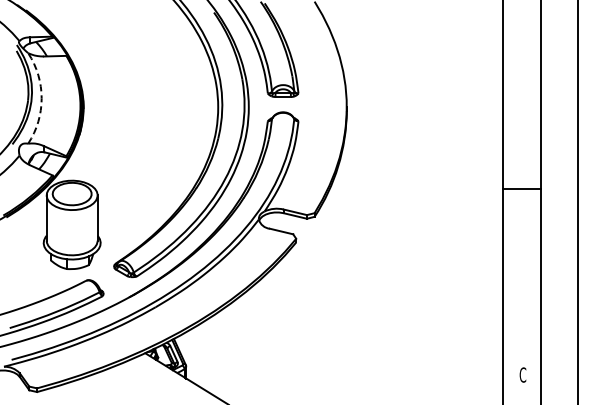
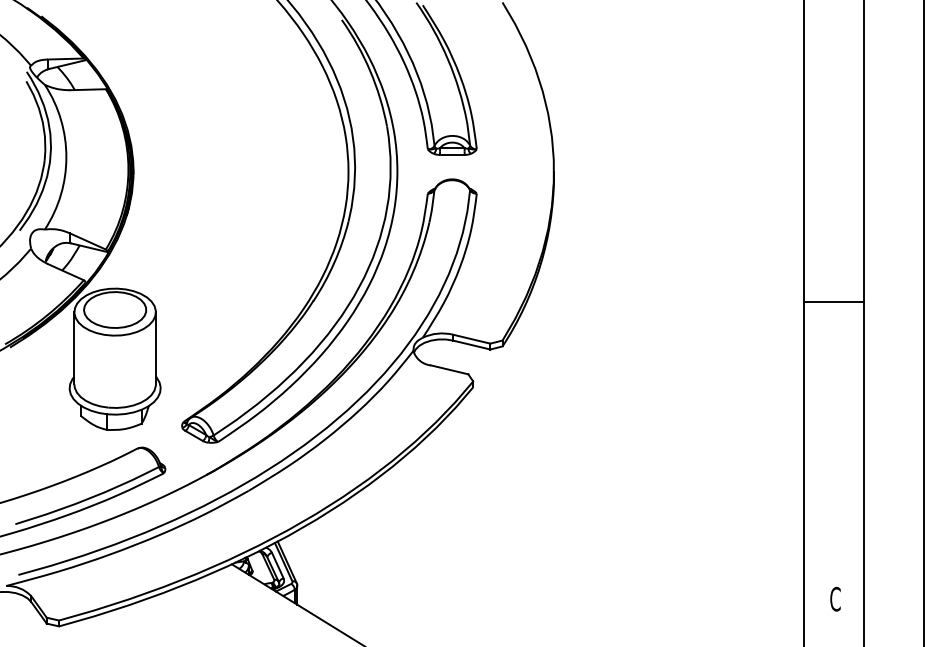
arc: (41, 98) -> (66, 157), dashed -> solid

